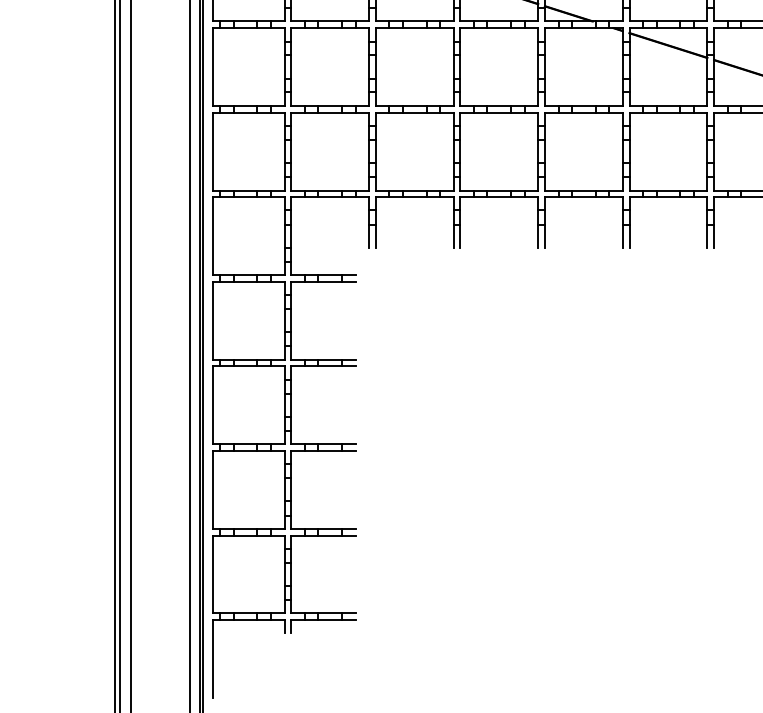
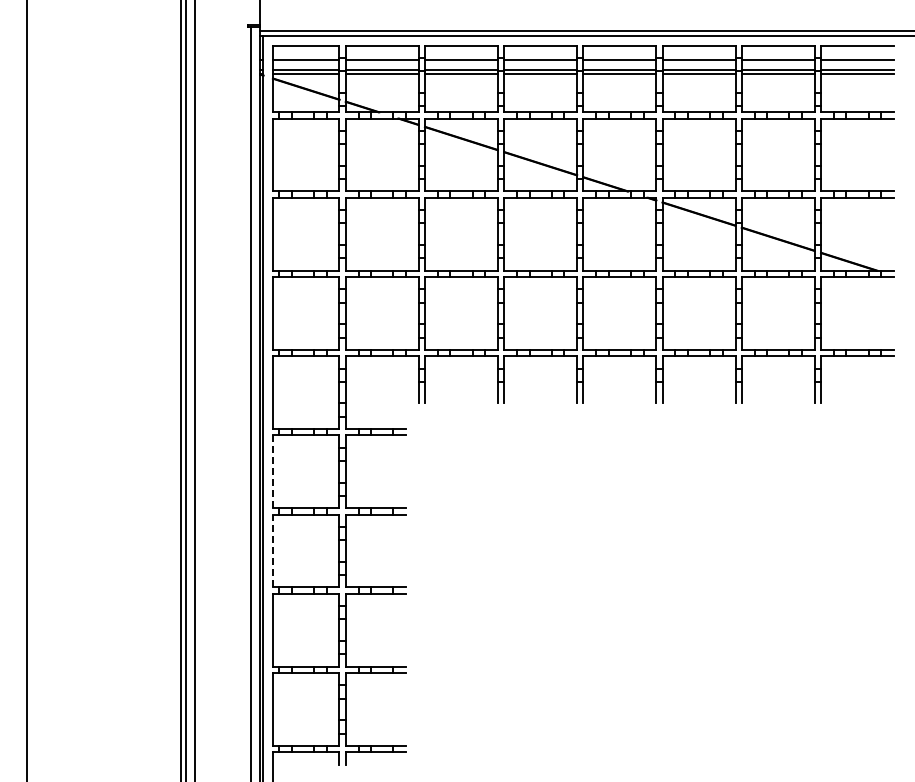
line: (212, 320) -> (272, 471), solid -> dashed
line: (212, 404) -> (272, 550), solid -> dashed

